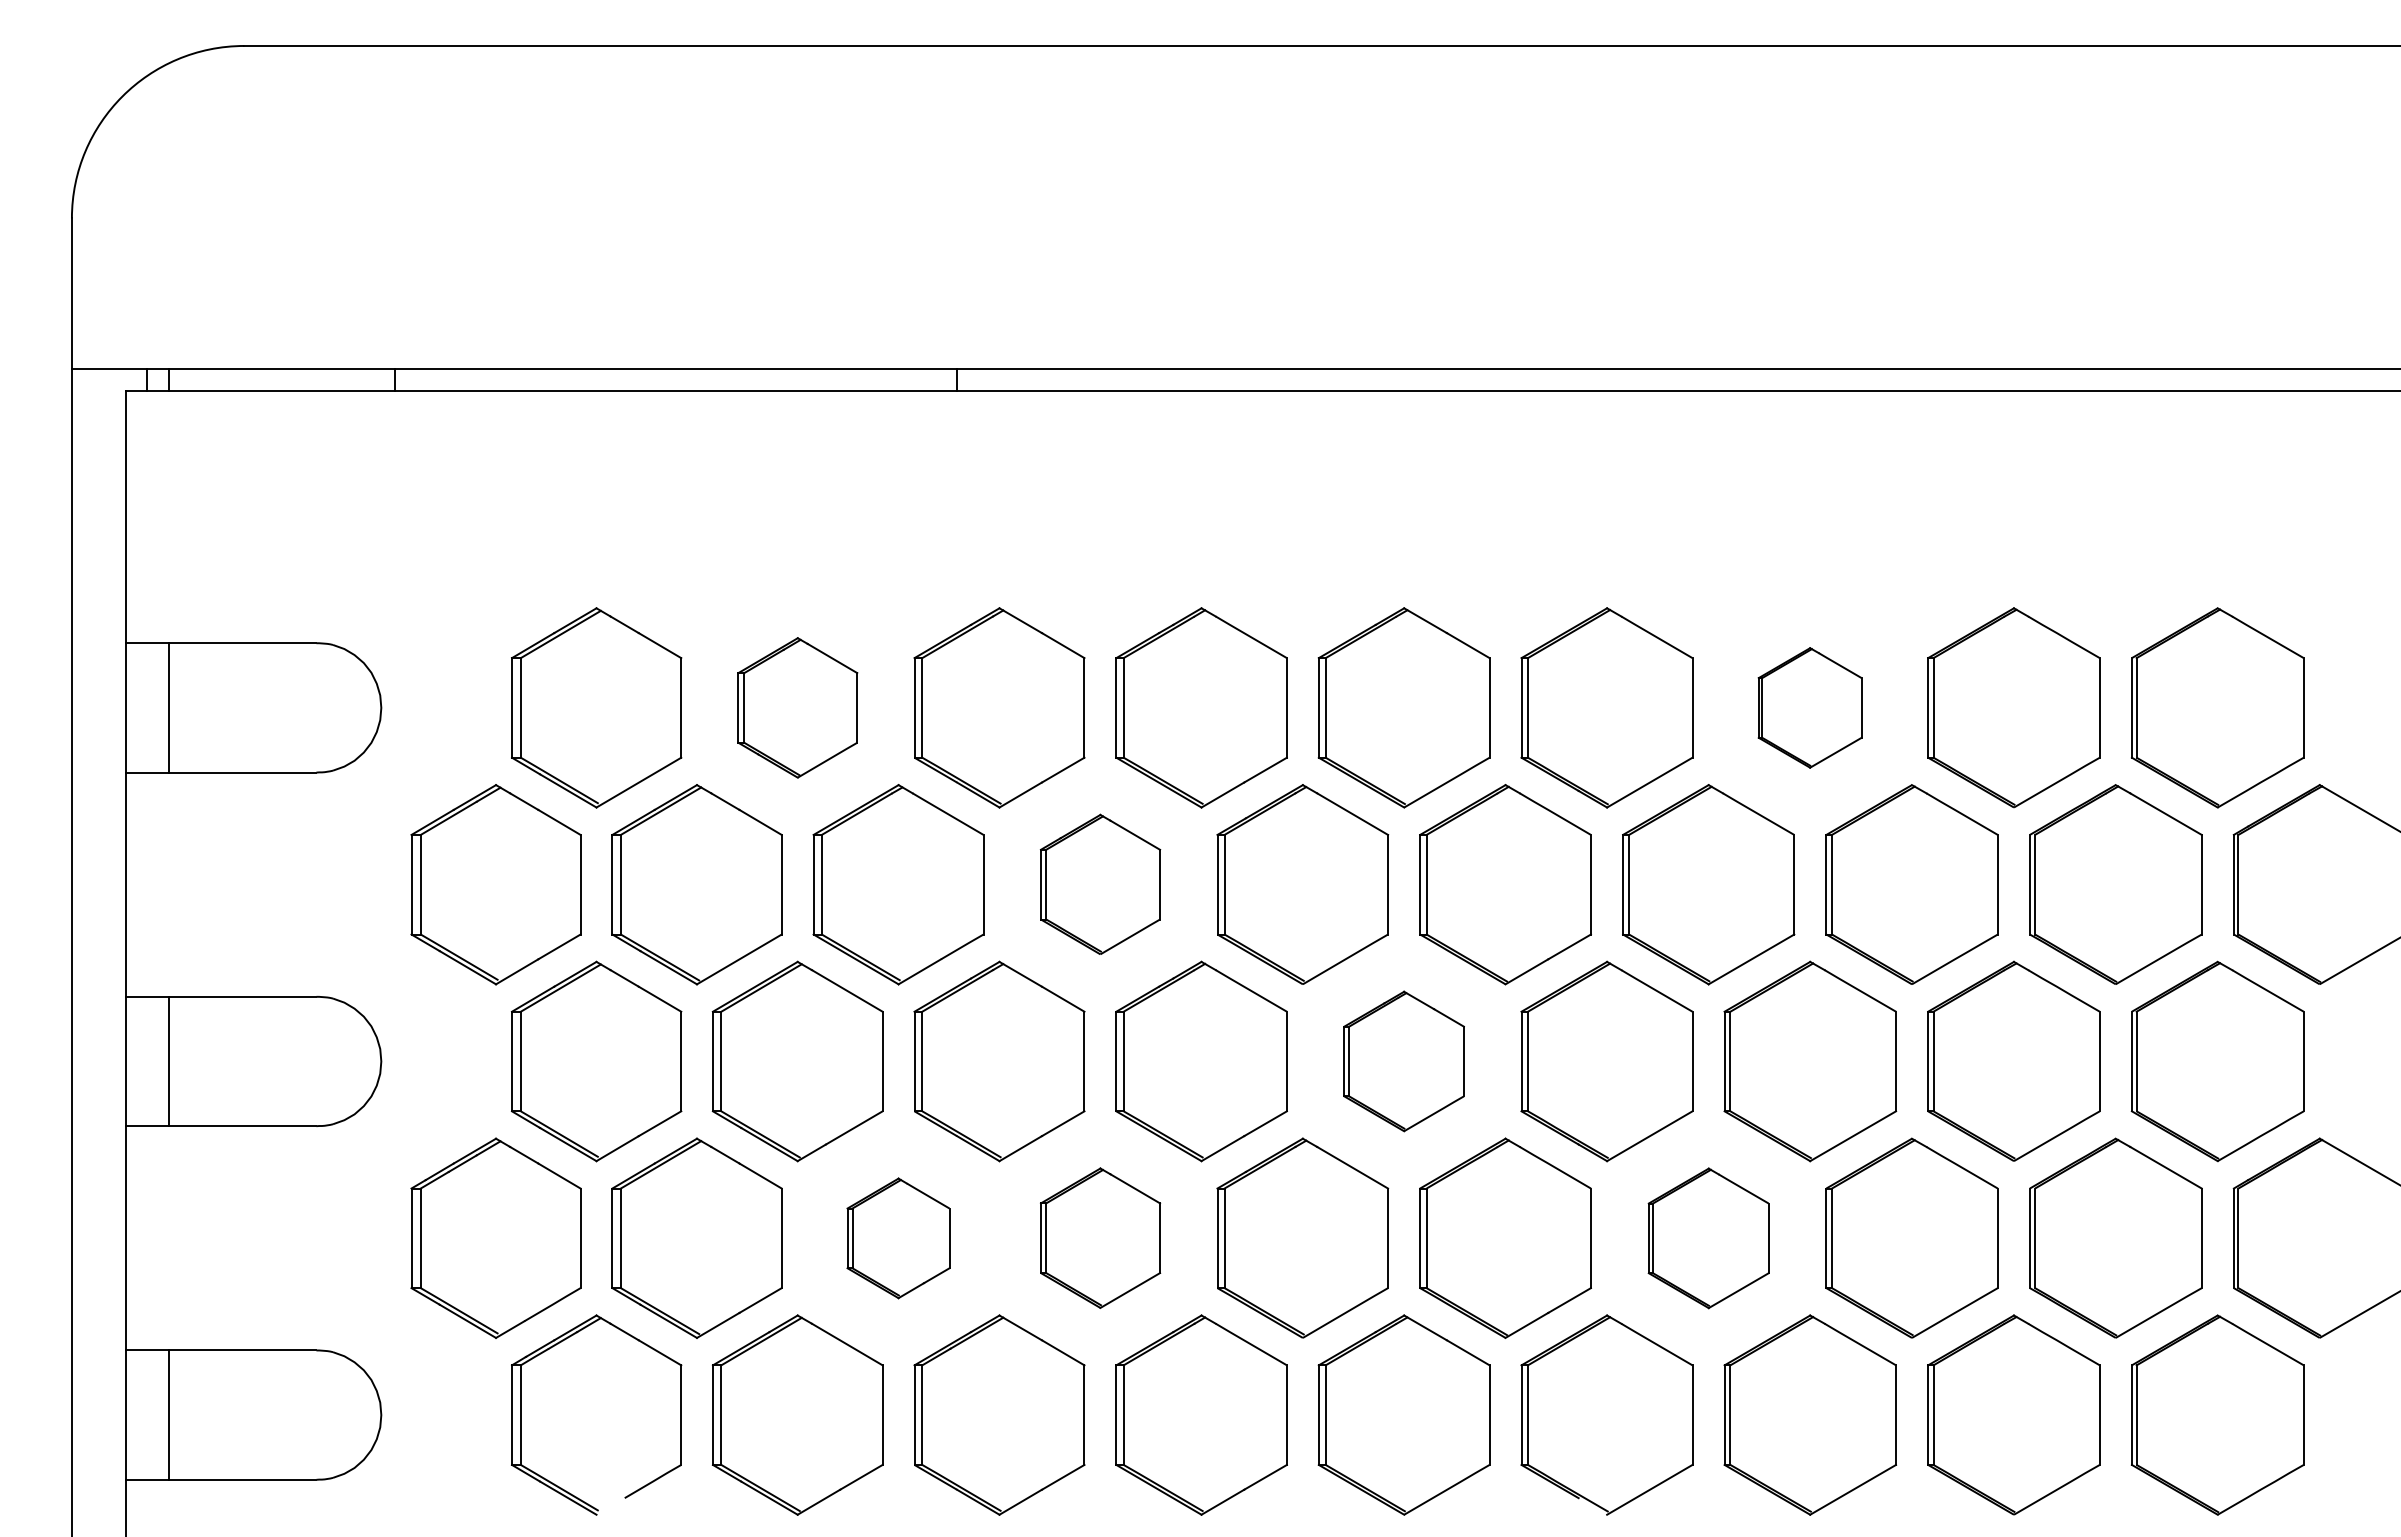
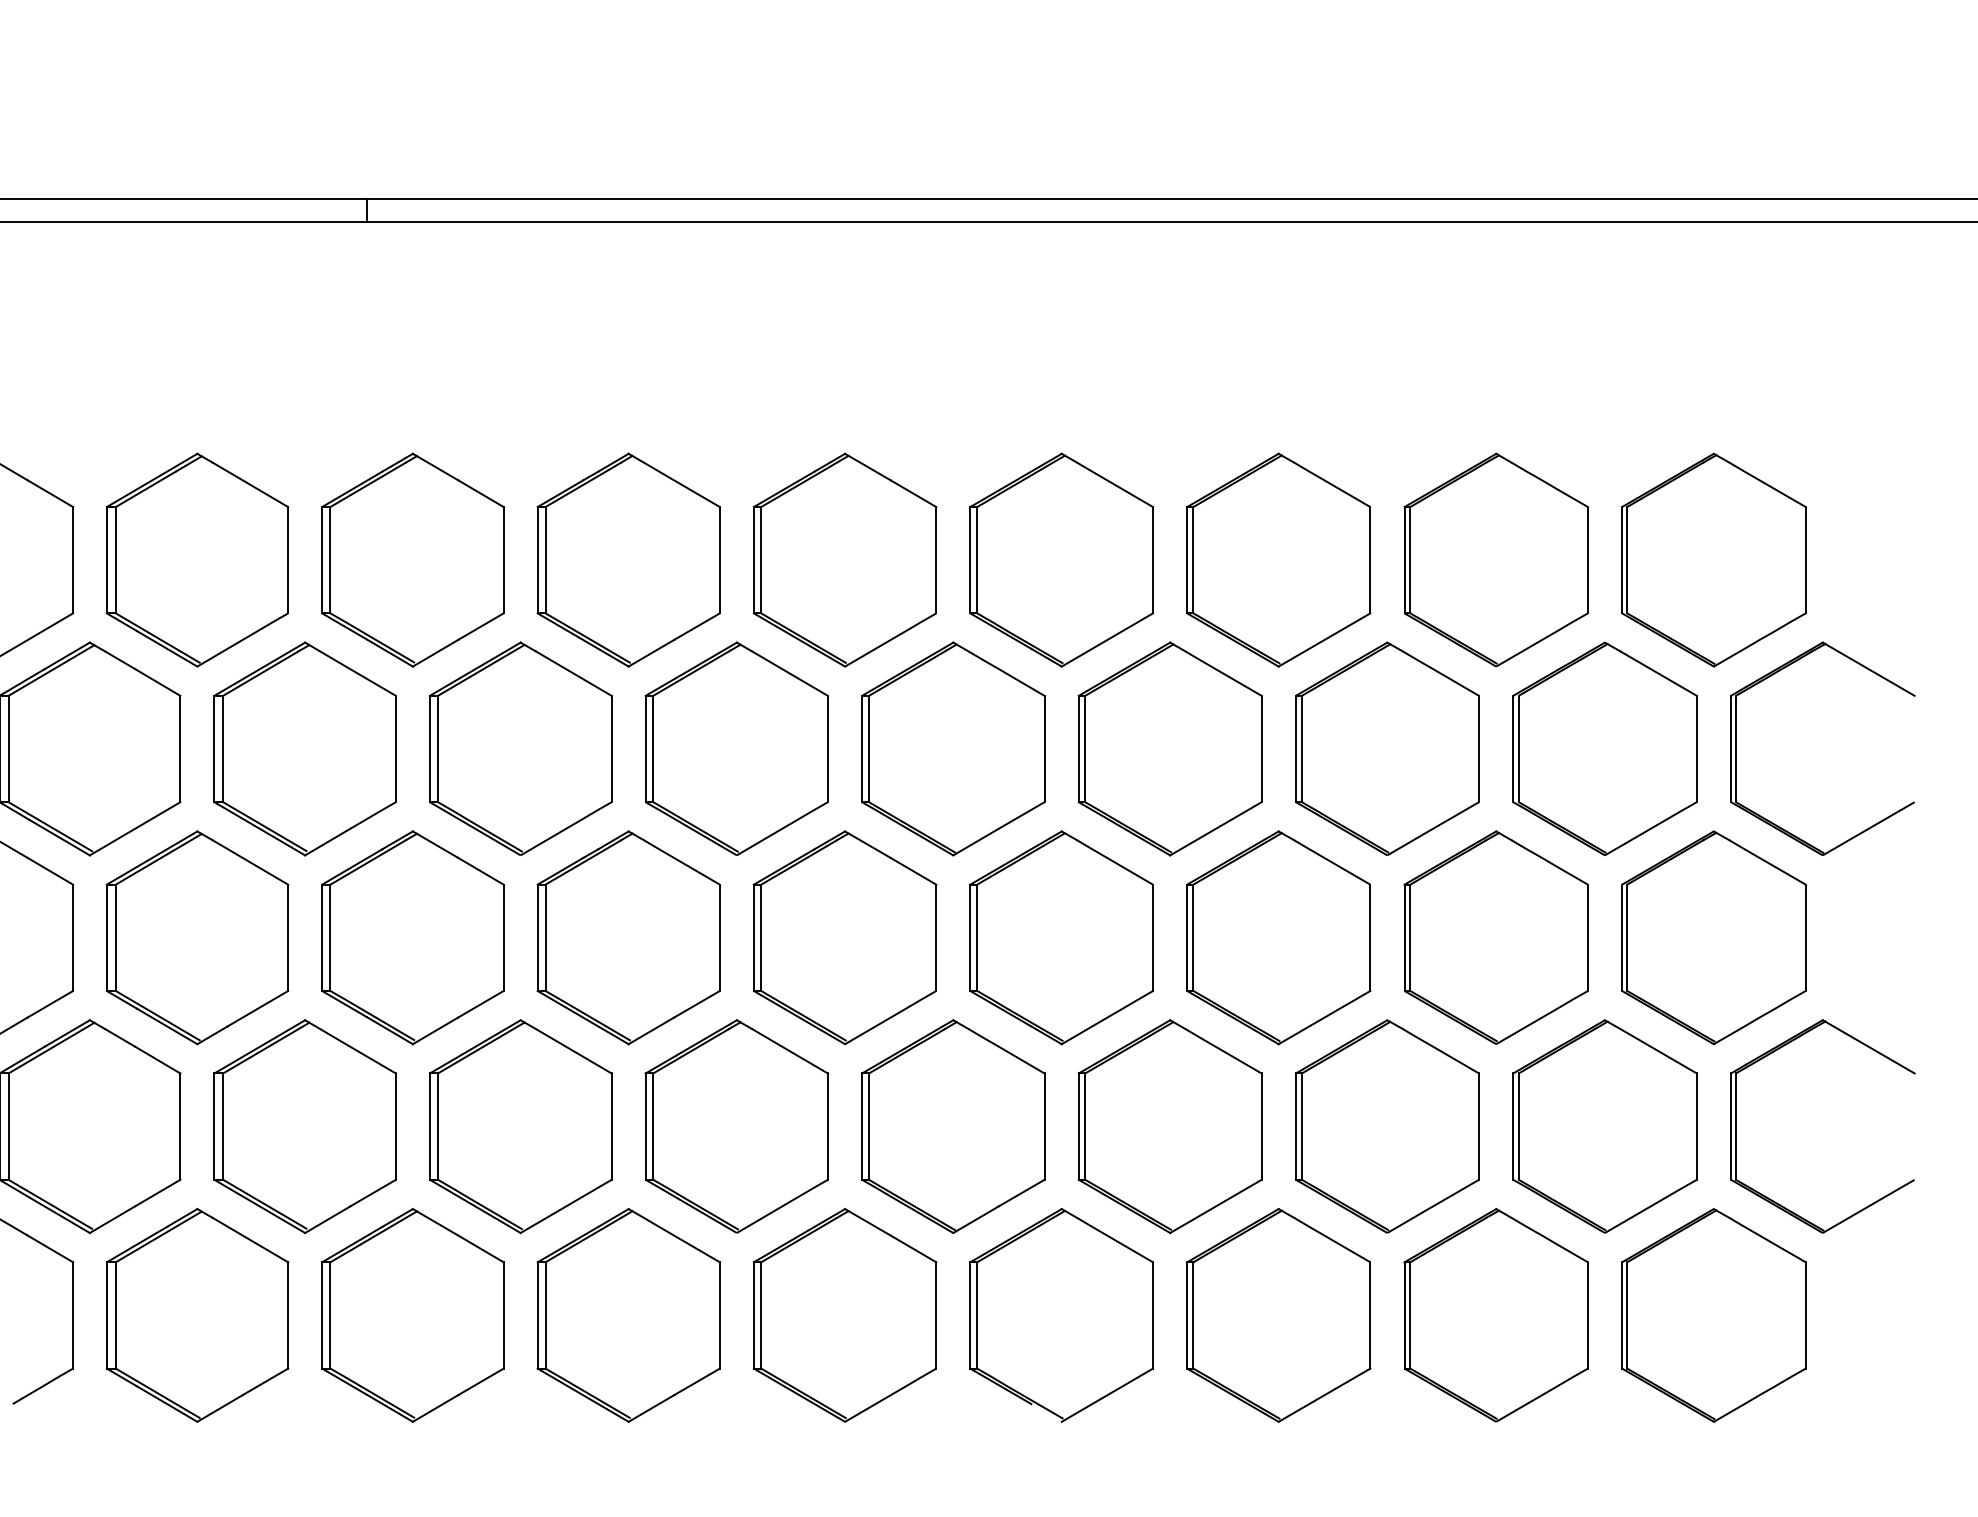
part: (797, 707) -> (197, 559), size x1.43
part: (1809, 707) -> (1277, 559), size x1.67
part: (1100, 884) -> (520, 748), size x1.43
part: (1403, 1061) -> (844, 937), size x1.43
part: (1100, 1237) -> (520, 1125), size x1.43
part: (898, 1238) -> (305, 1126), size x1.67
part: (1708, 1238) -> (1170, 1126), size x1.43

